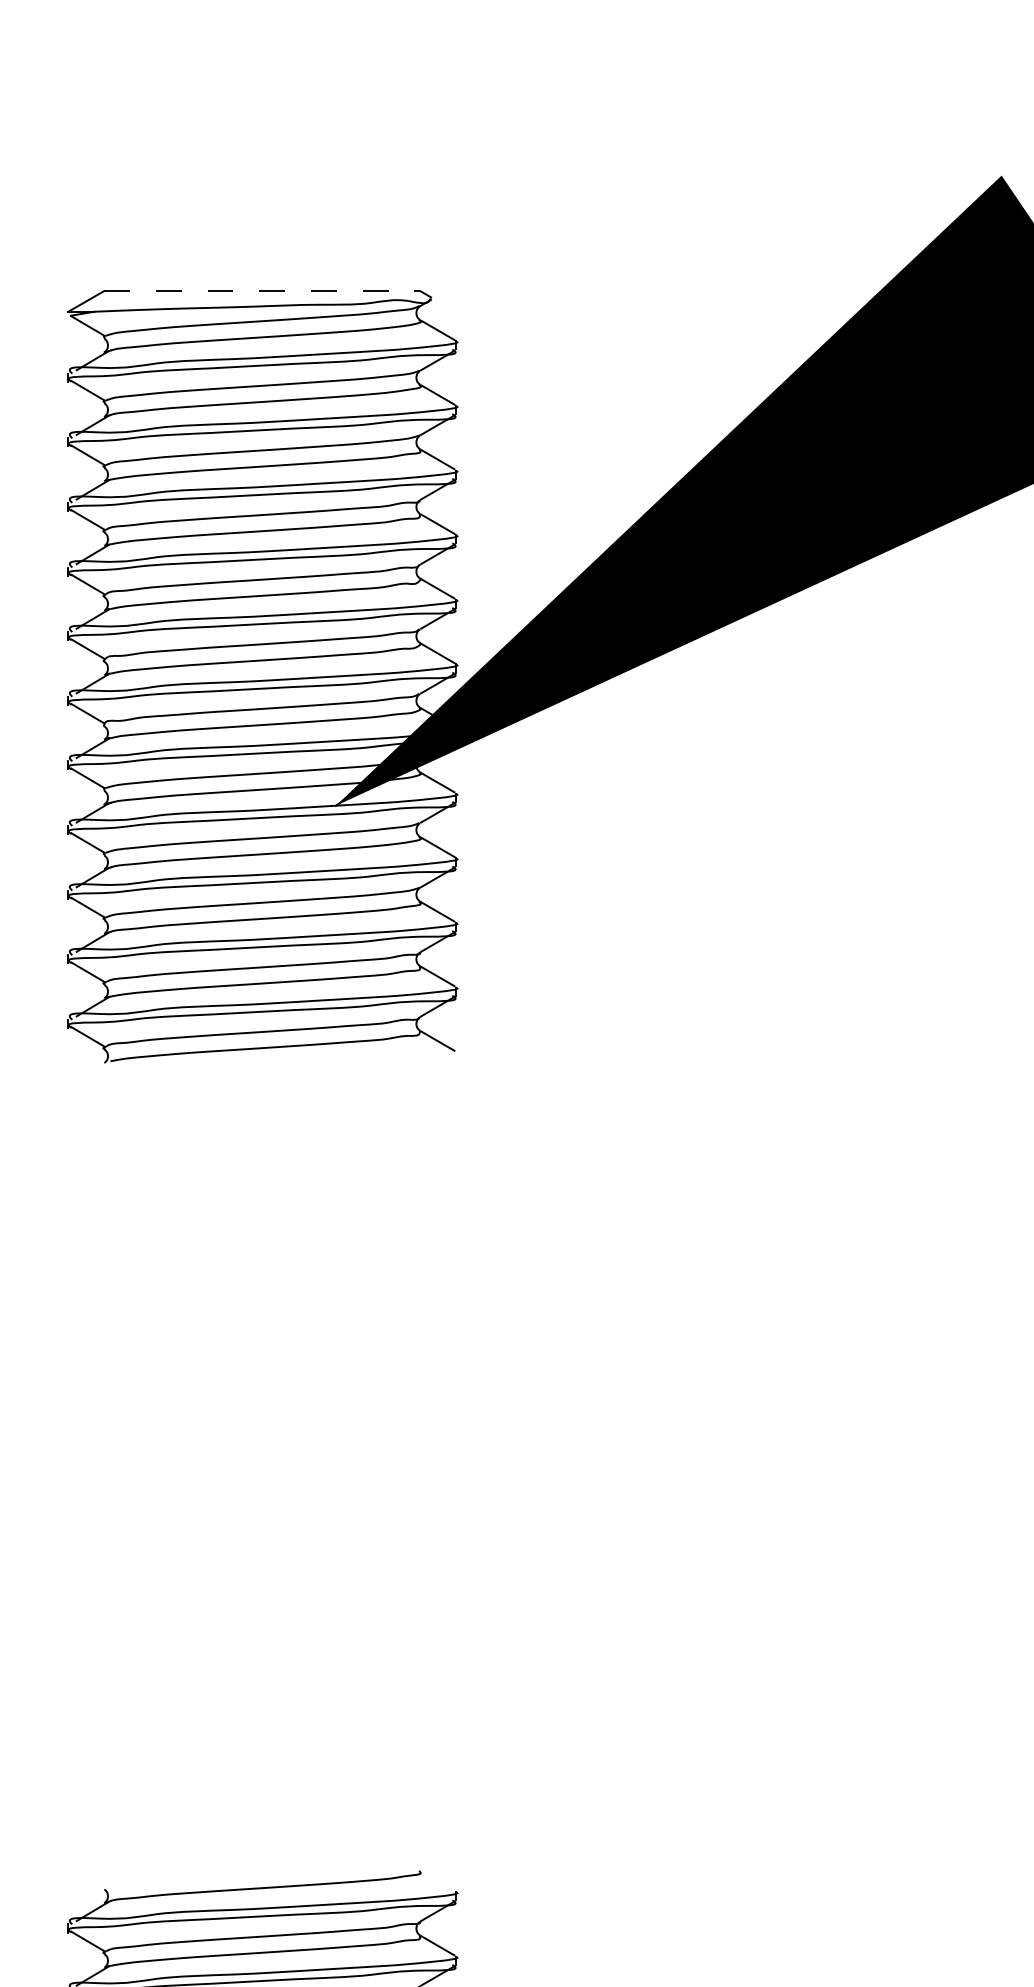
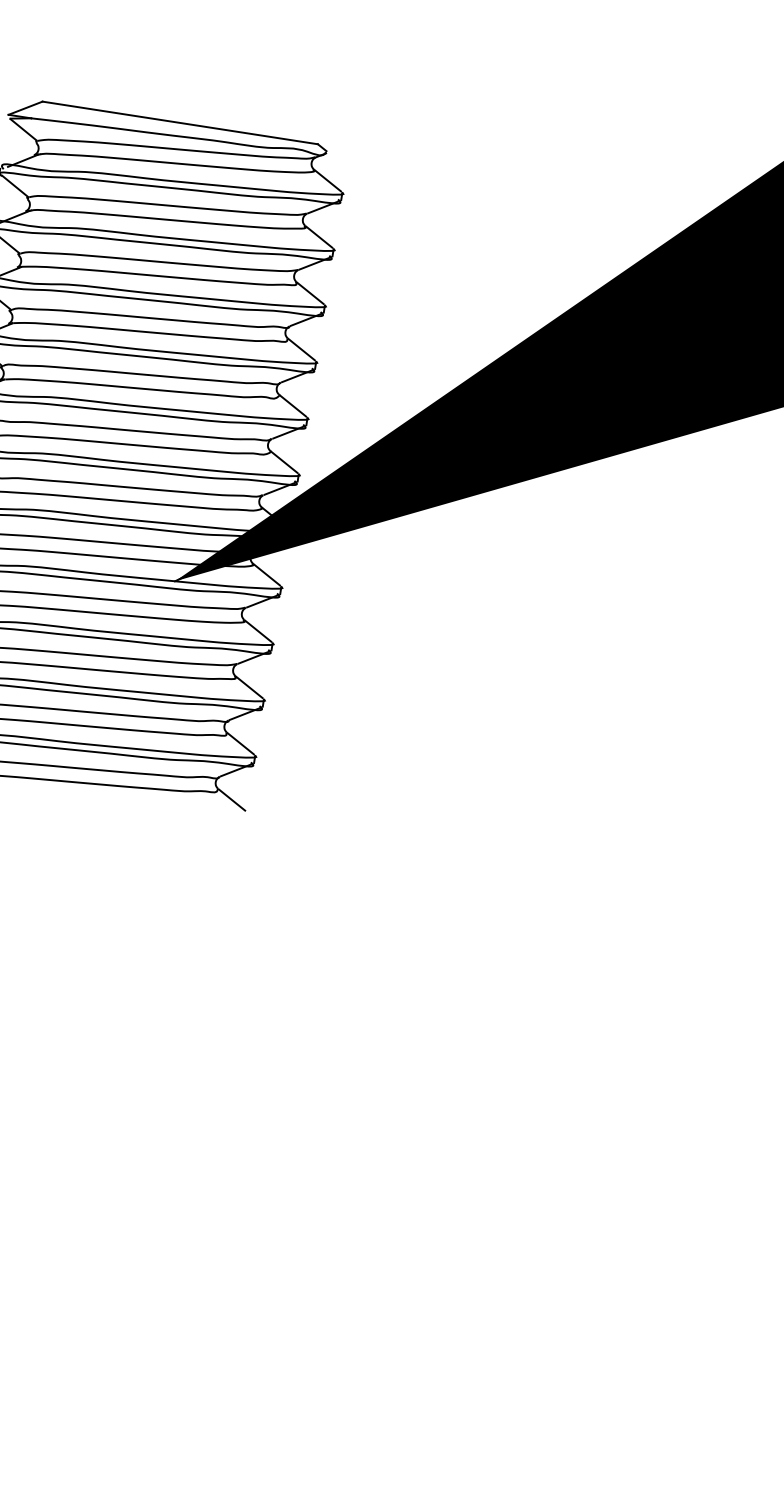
line: (262, 291) -> (180, 123), dashed -> solid

